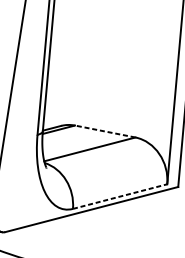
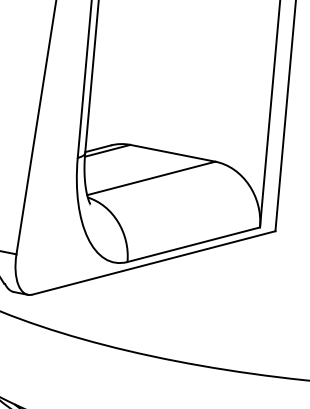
line: (104, 131) -> (172, 153), dashed -> solid
line: (120, 196) -> (194, 244), dashed -> solid

